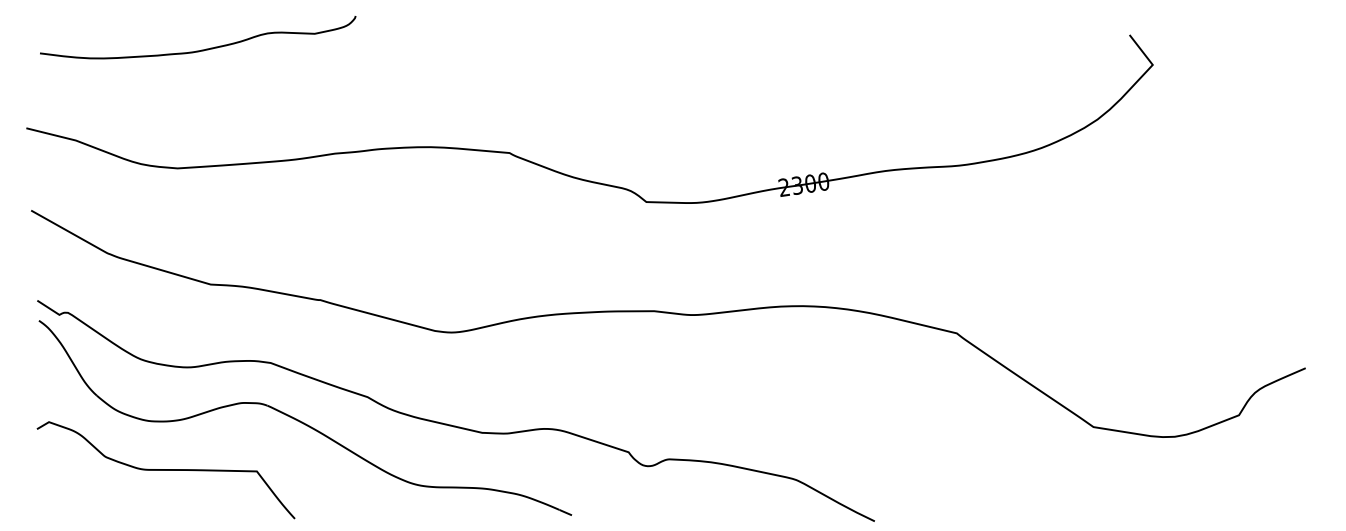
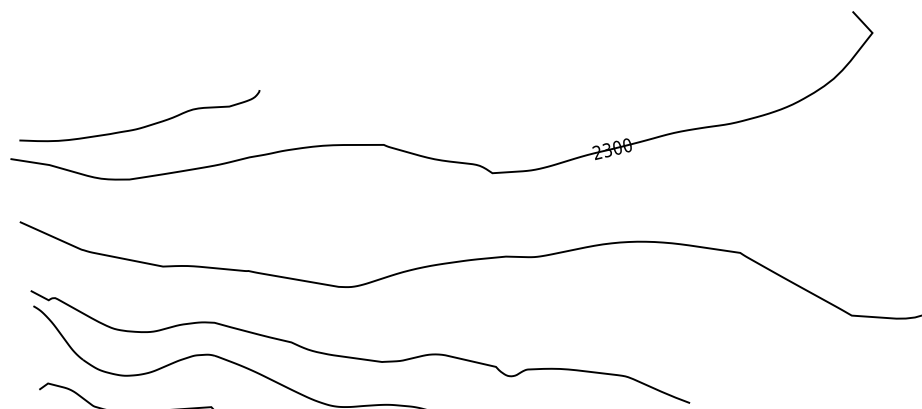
curve: (201, 49) -> (143, 126), moved

